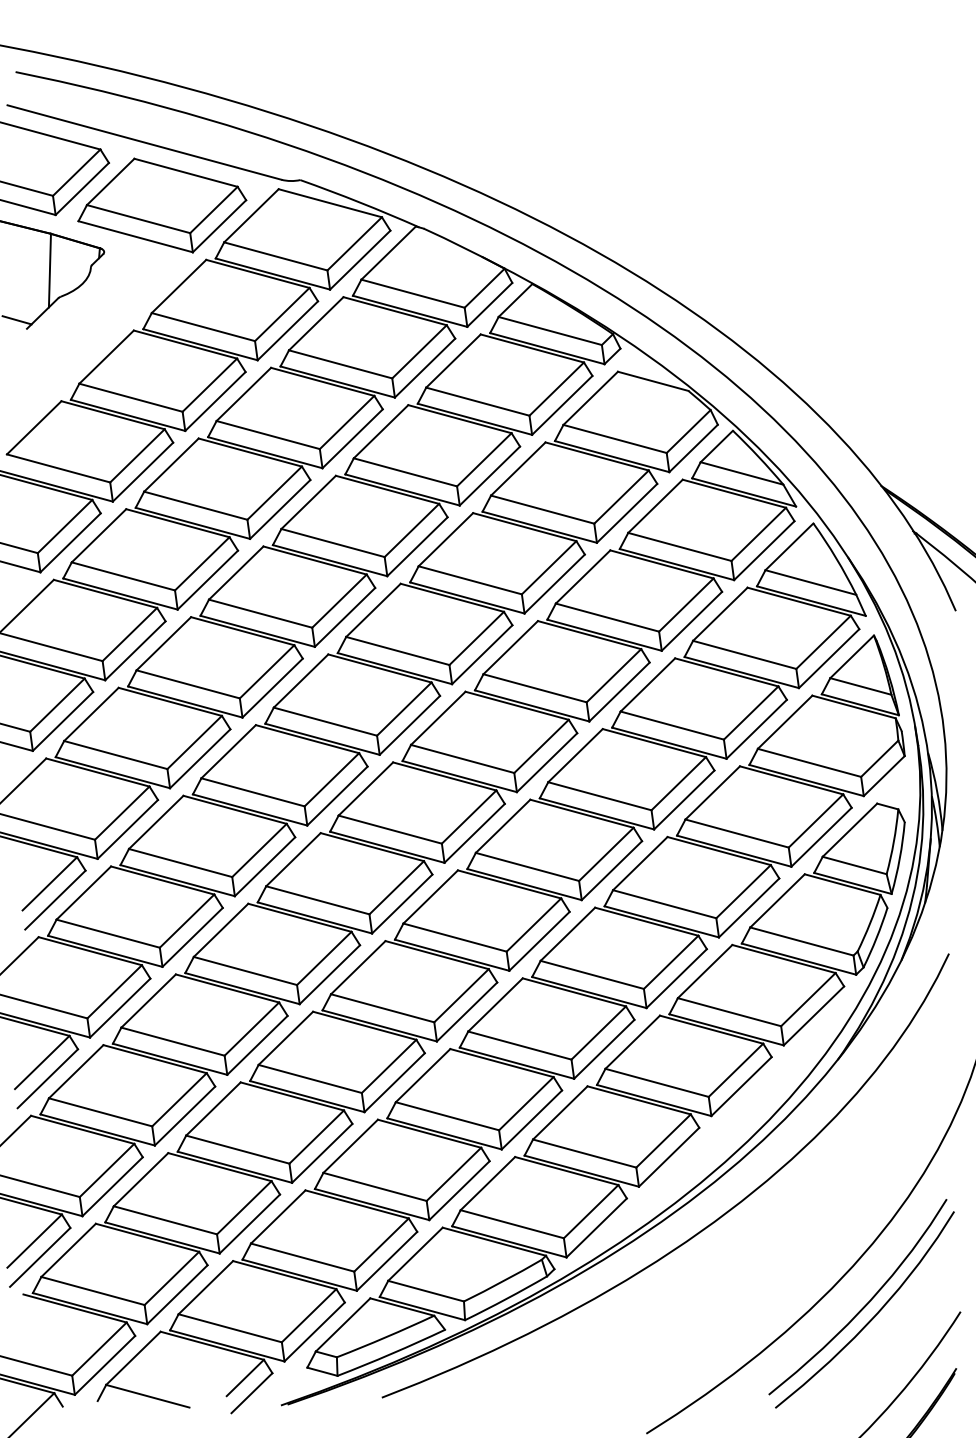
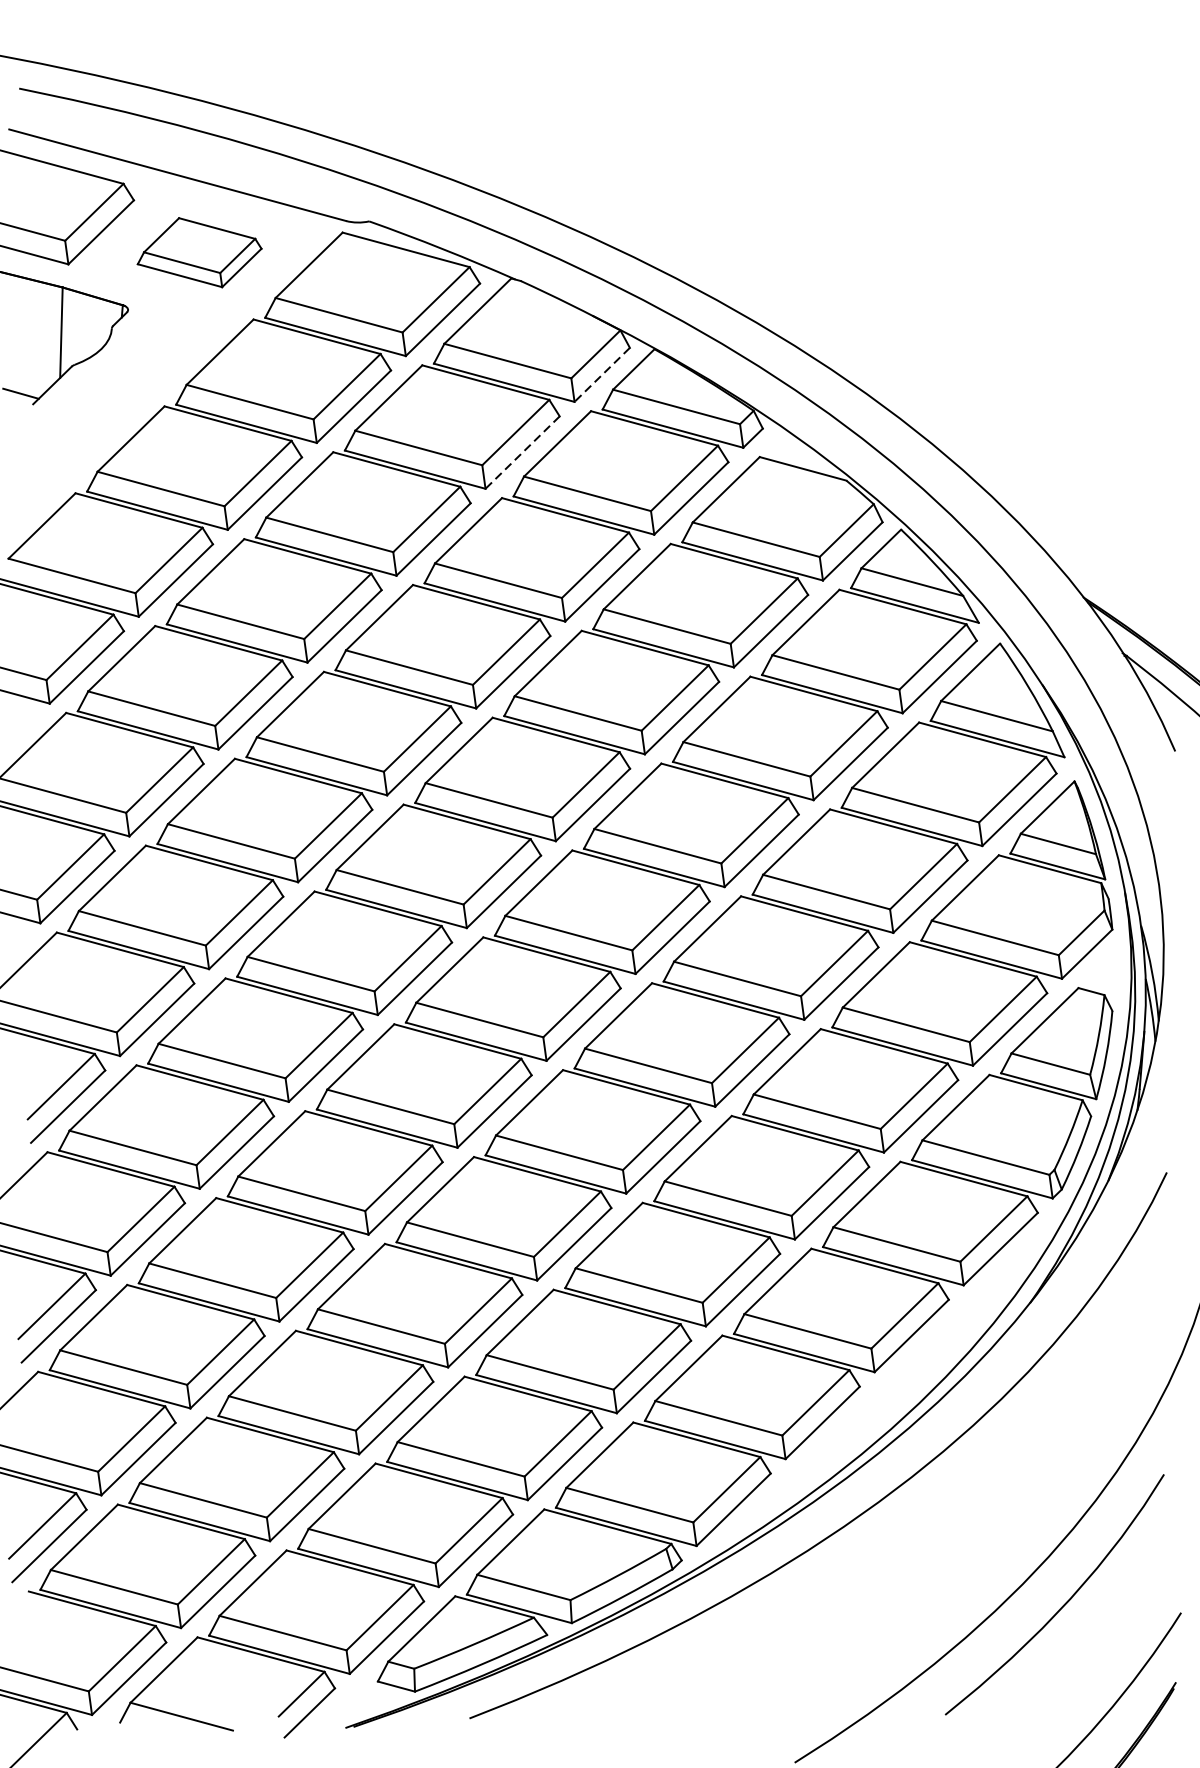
part: (162, 205) -> (199, 252), size x0.6
line: (489, 305) -> (601, 375), solid -> dashed
line: (424, 368) -> (521, 453), solid -> dashed
curve: (872, 1317) -> (1072, 1619), removed

